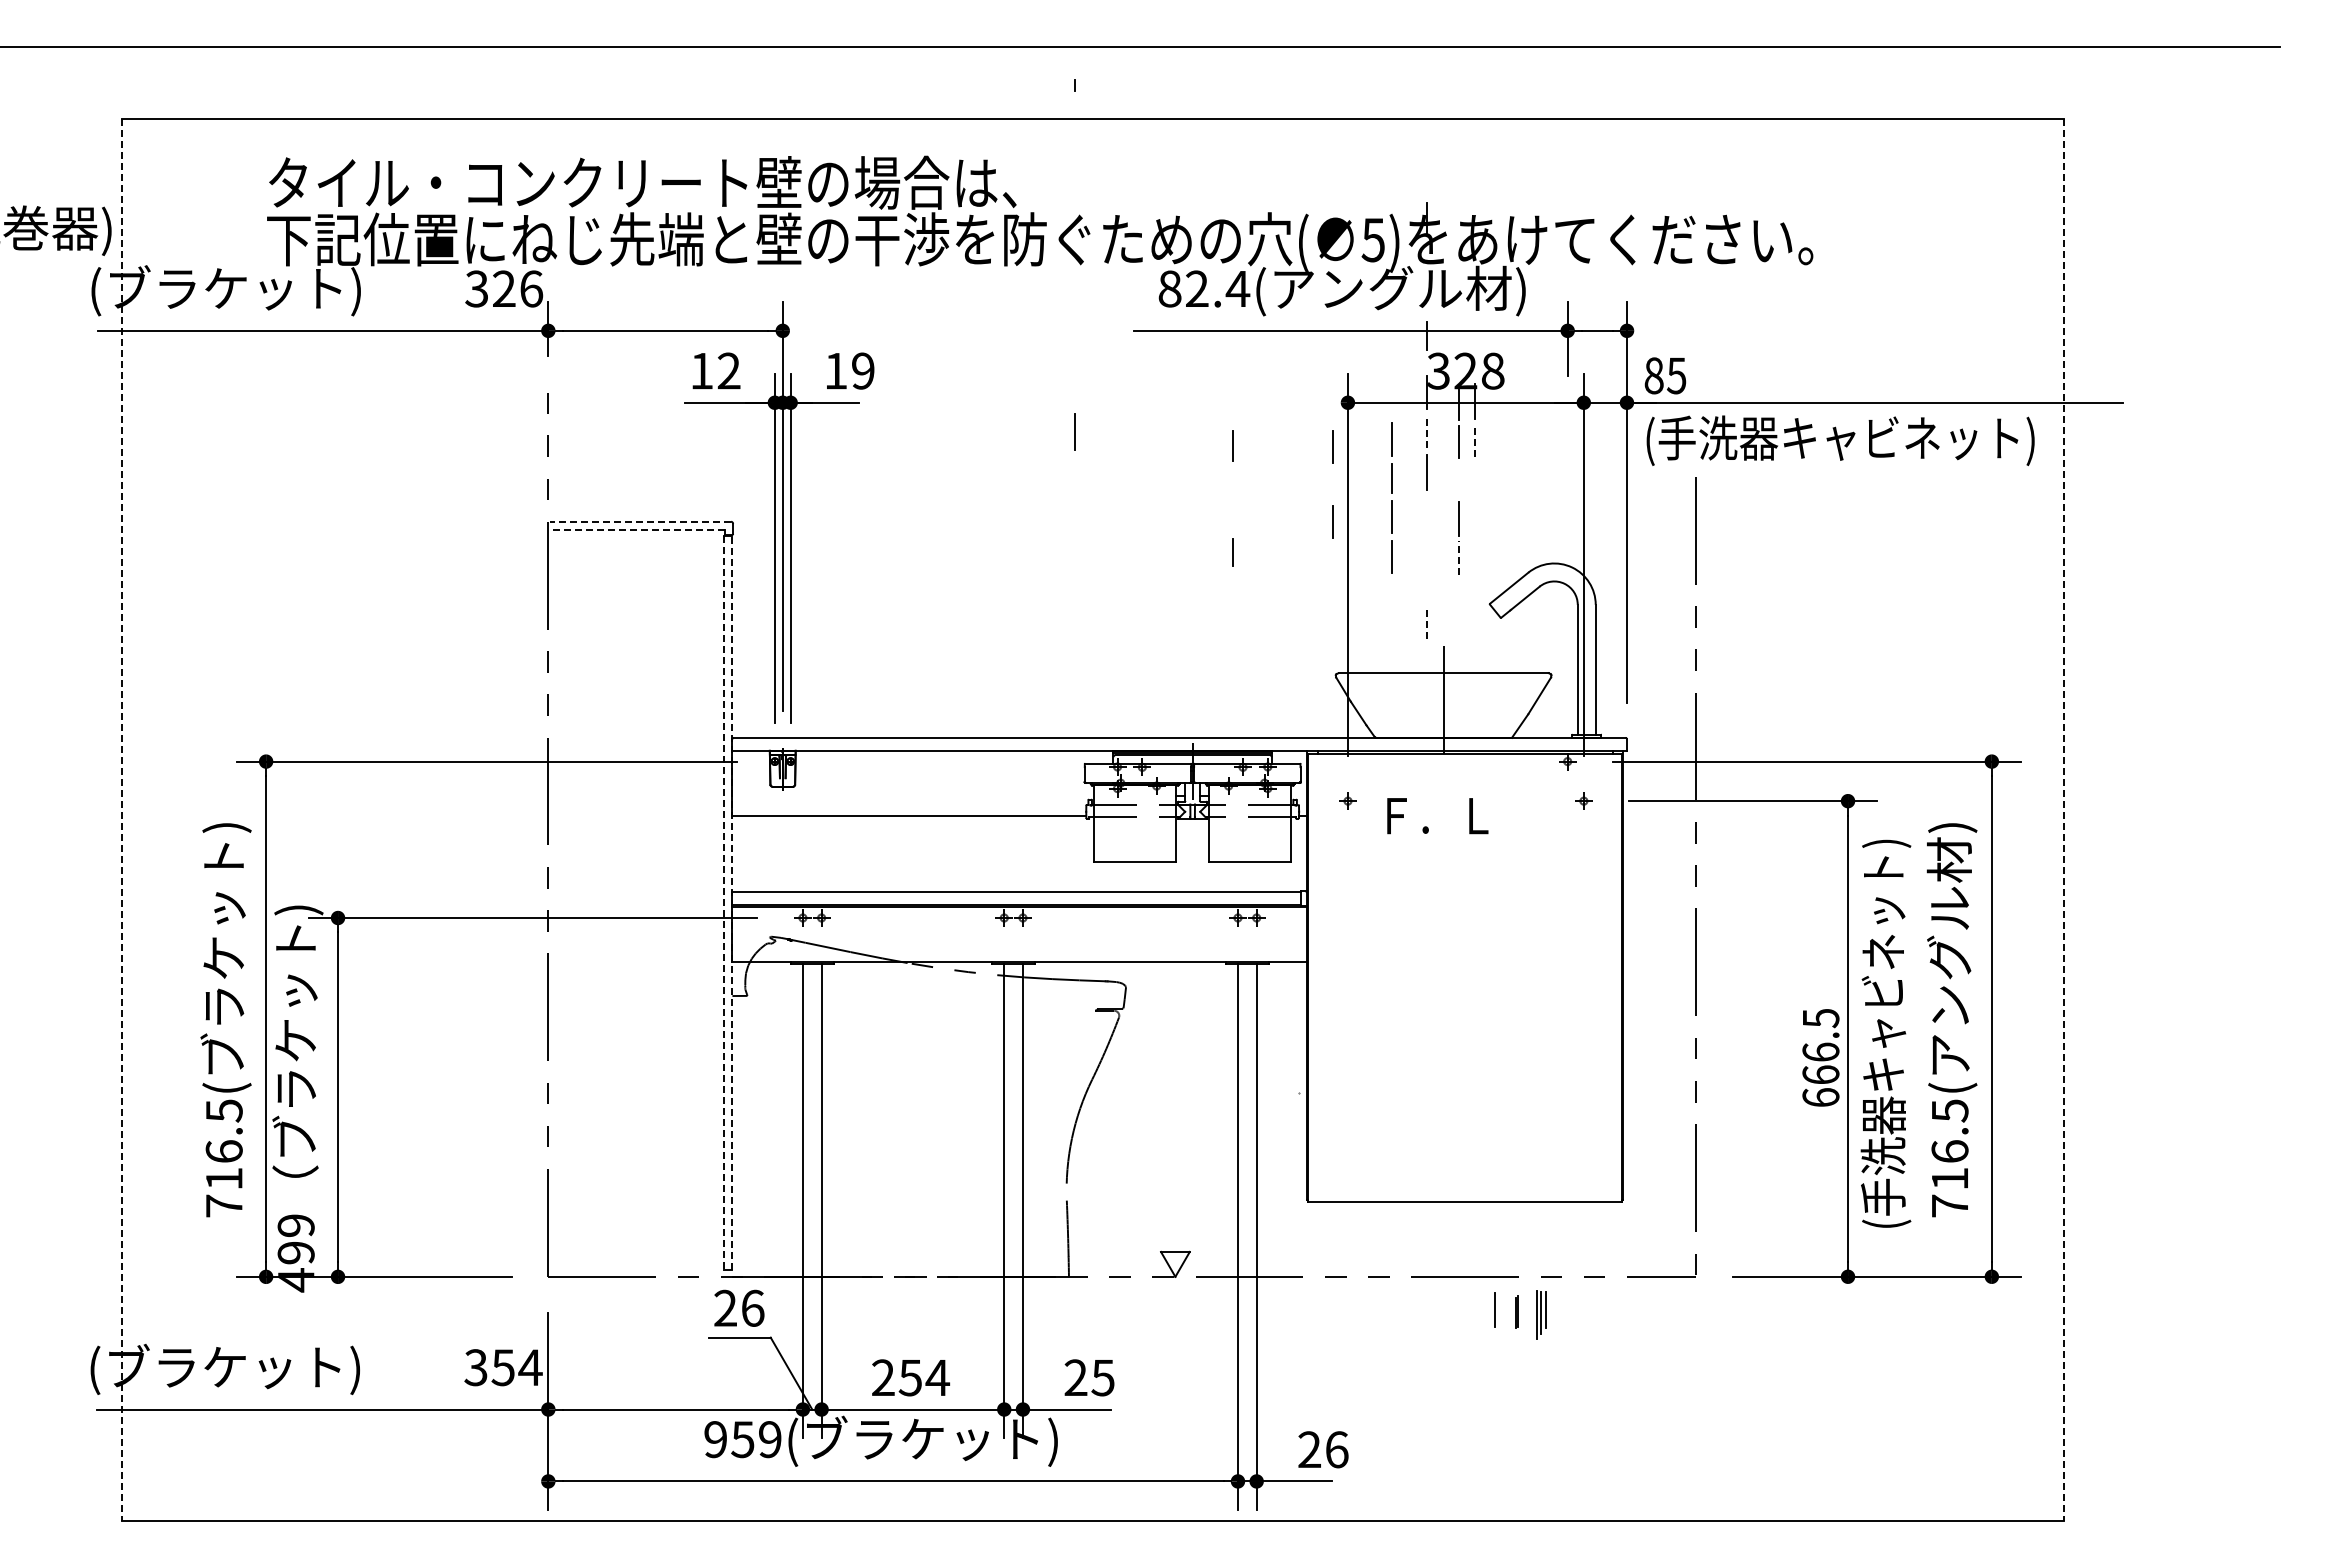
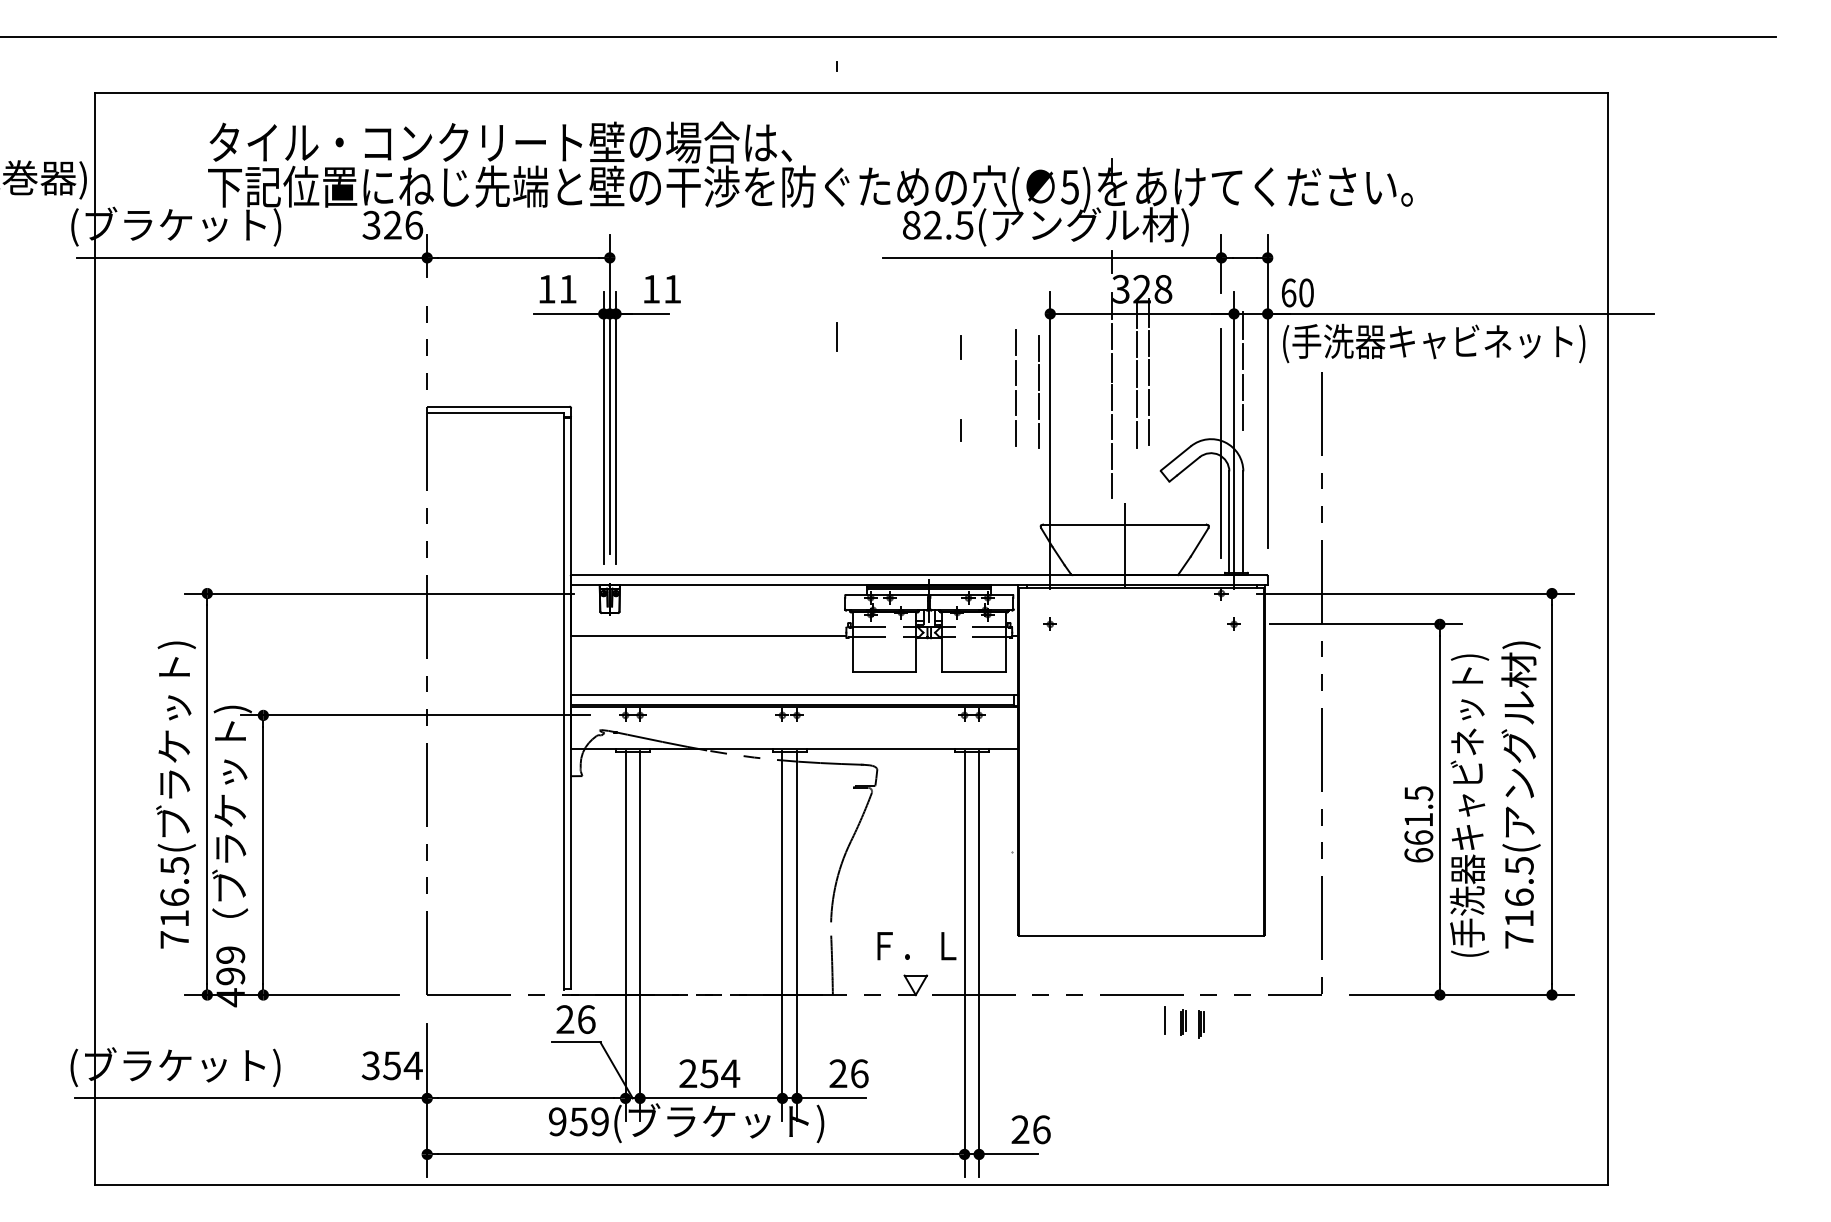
text: (1237, 289) -> (964, 225), 82.4( -> 82.5(
text: (728, 370) -> (567, 288), 12 -> 11
text: (863, 370) -> (672, 288), 19 -> 11
text: (1665, 375) -> (1297, 292), 85 -> 60
line: (1595, 417) -> (1243, 325), added
line: (1427, 431) -> (1112, 336), dashed -> solid
line: (1474, 439) -> (1148, 342), dashed -> solid
line: (1595, 457) -> (1243, 356), added
line: (1474, 478) -> (1148, 372), added
line: (1458, 479) -> (1136, 373), added
line: (1332, 484) -> (1038, 377), added
line: (1595, 496) -> (1243, 386), added
line: (1391, 500) -> (1015, 390), moved
line: (1427, 510) -> (1112, 397), added
line: (1474, 516) -> (1148, 402), added
line: (640, 521) -> (499, 406), dashed -> solid
line: (636, 530) -> (495, 413), dashed -> solid
line: (1595, 535) -> (1243, 417), added
line: (1427, 547) -> (1112, 426), added
line: (1474, 554) -> (1148, 432), added
line: (1458, 557) -> (1136, 434), dashed -> solid
line: (1332, 559) -> (1038, 436), added
line: (1567, 569) -> (1221, 443), added
line: (1427, 585) -> (1112, 456), added
line: (1427, 623) -> (1112, 485), dashed -> solid
text: (1437, 816) -> (916, 946), moved
line: (122, 820) -> (95, 639), dashed -> solid
line: (2063, 820) -> (1607, 639), dashed -> solid
line: (732, 902) -> (570, 703), dashed -> solid
line: (723, 903) -> (563, 704), dashed -> solid
text: (1820, 1051) -> (1418, 819), 666.5 -> 661.5
line: (1522, 1309) -> (1186, 1020), added
part: (1541, 1314) -> (1201, 1024), size x0.71
text: (1102, 1377) -> (859, 1073), 25 -> 26

